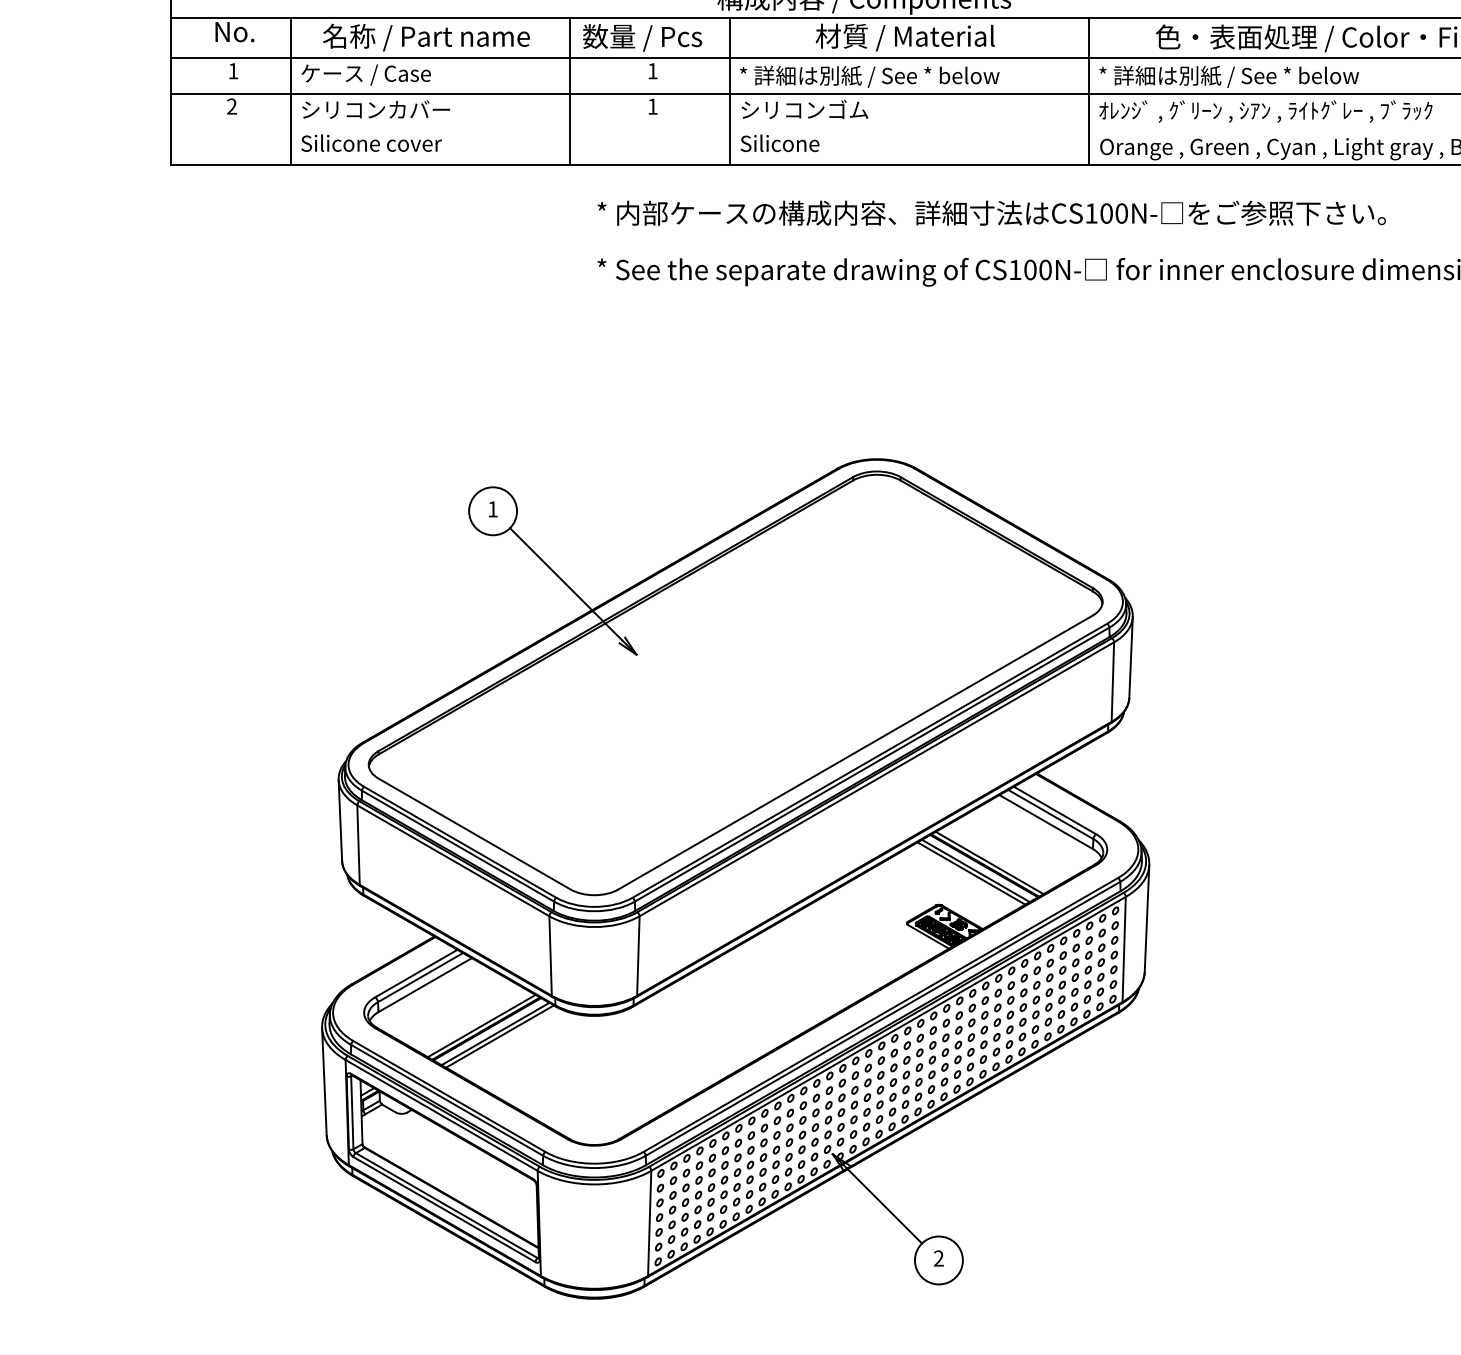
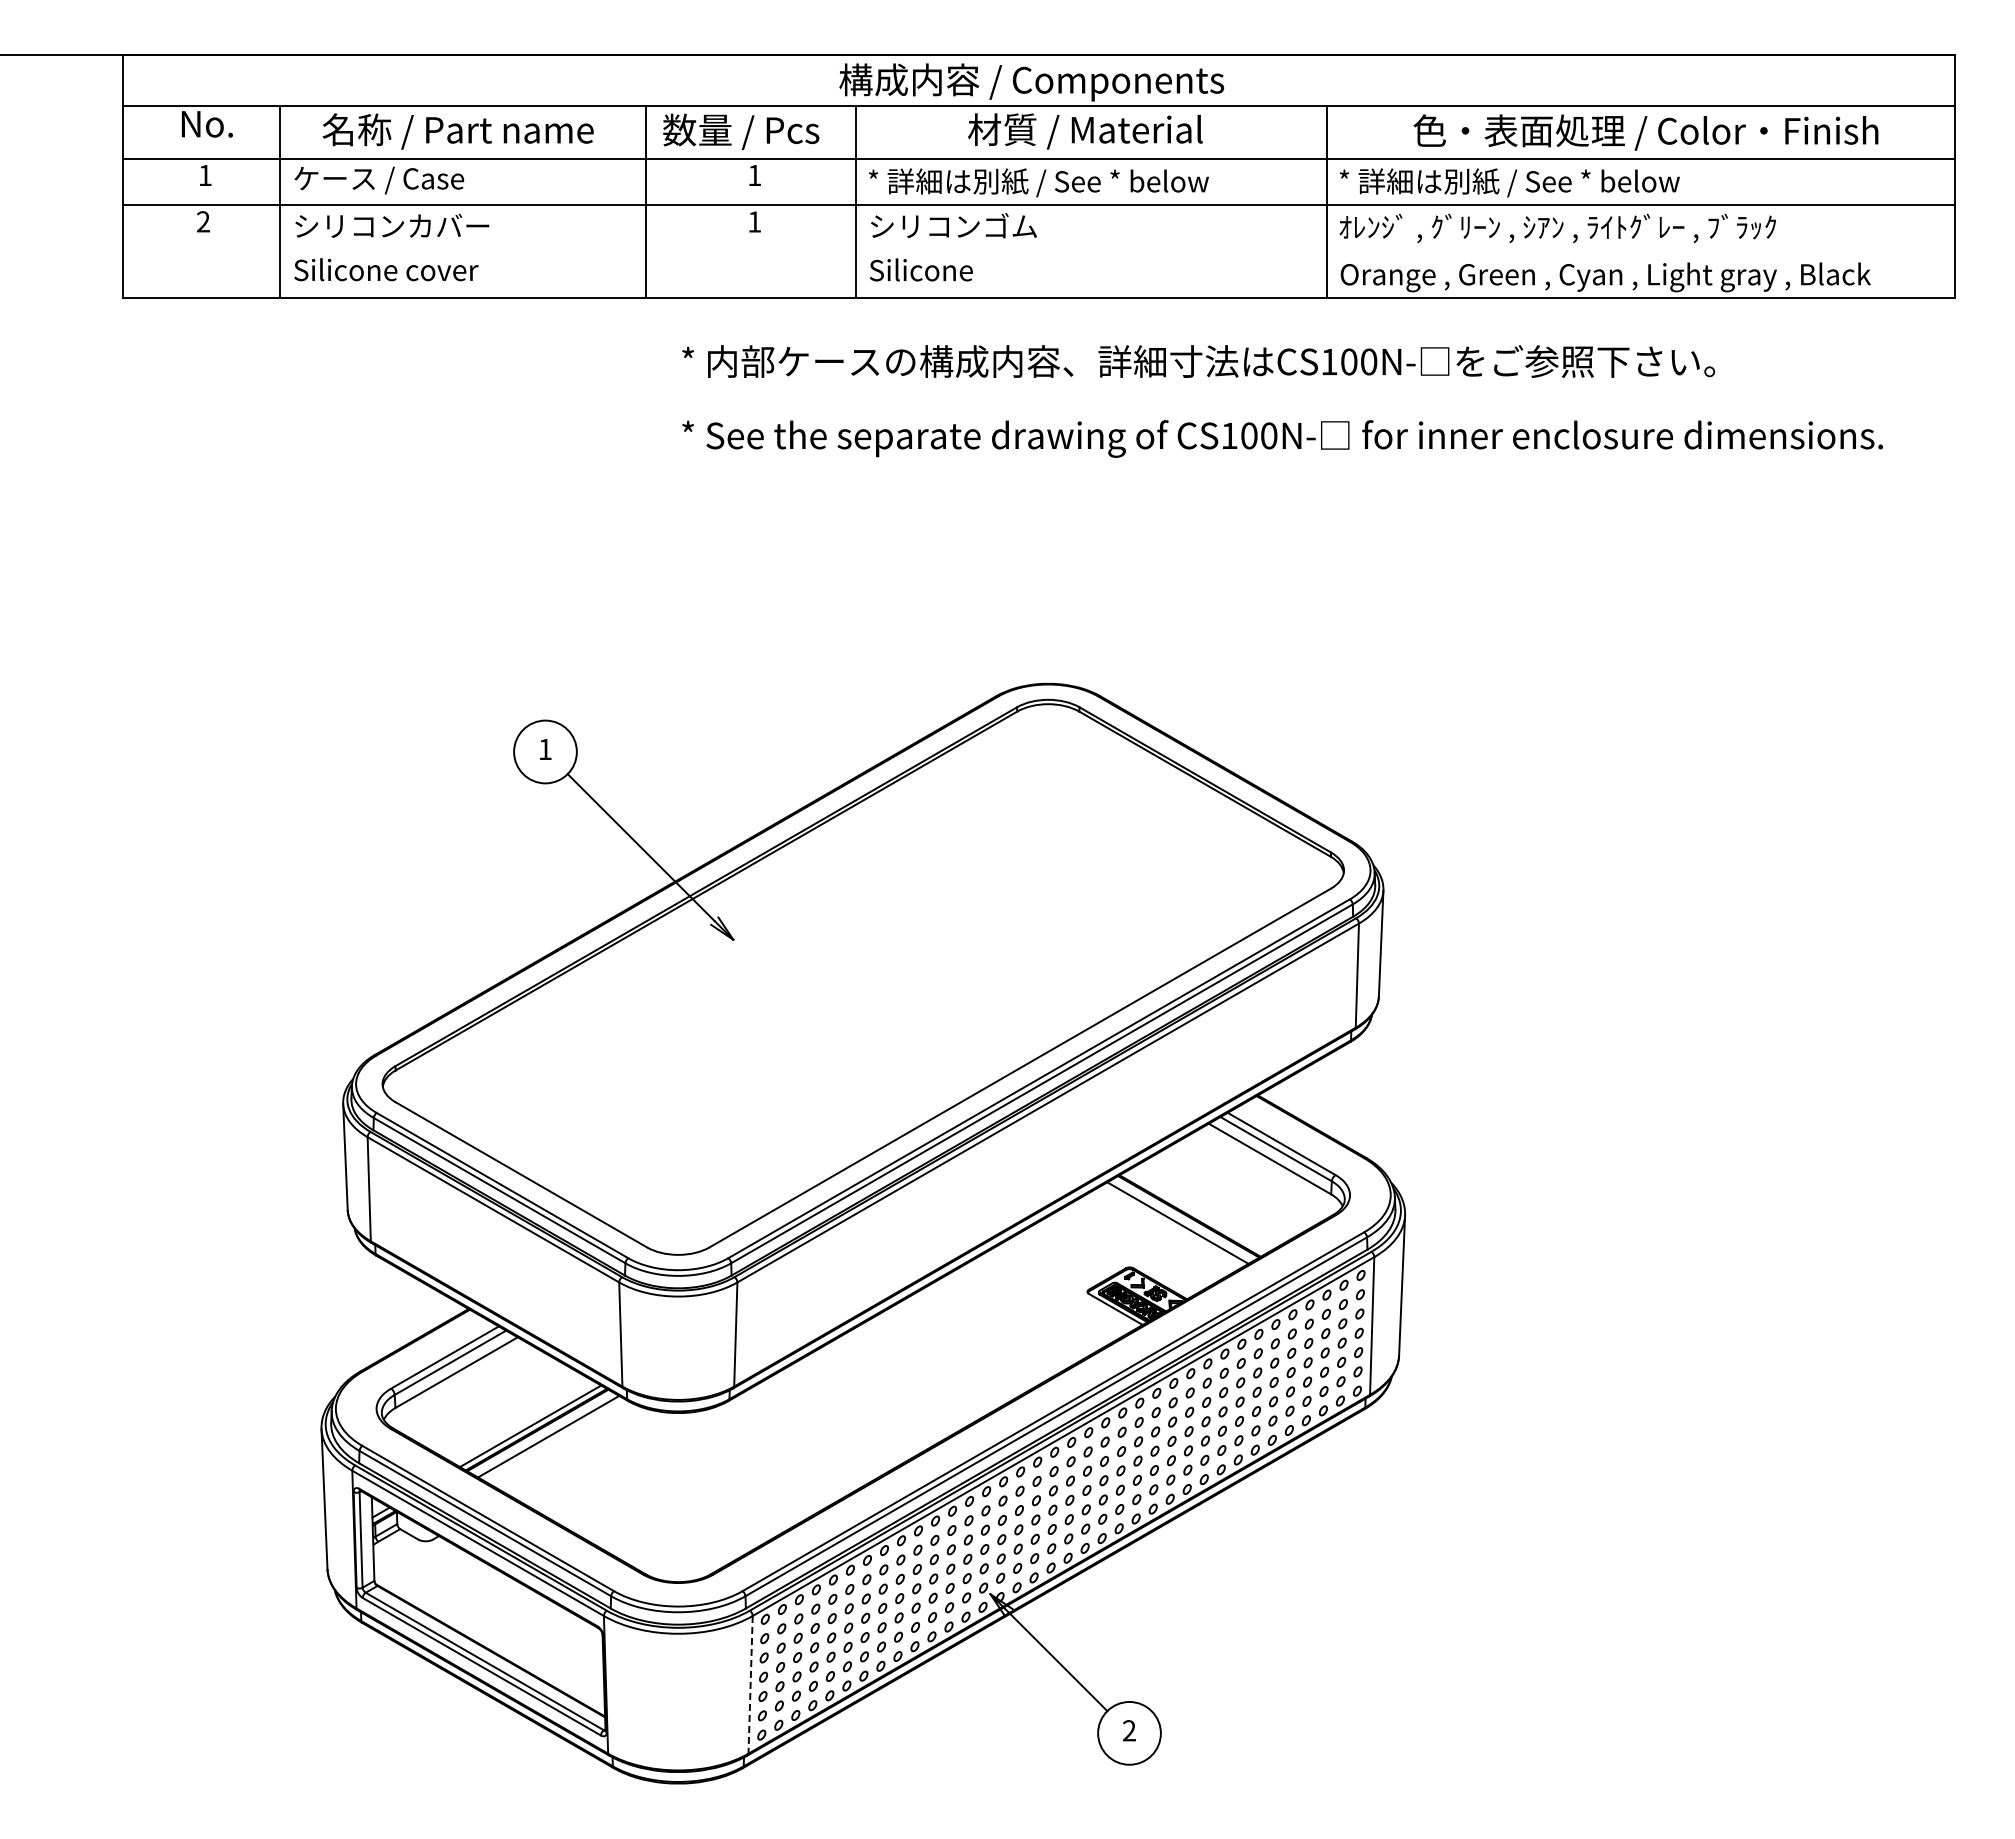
line: (989, 862) -> (1195, 1212), removed
line: (970, 873) -> (1171, 1226), removed
line: (499, 1036) -> (554, 1439), removed
line: (649, 1223) -> (750, 1684), solid -> dashed

